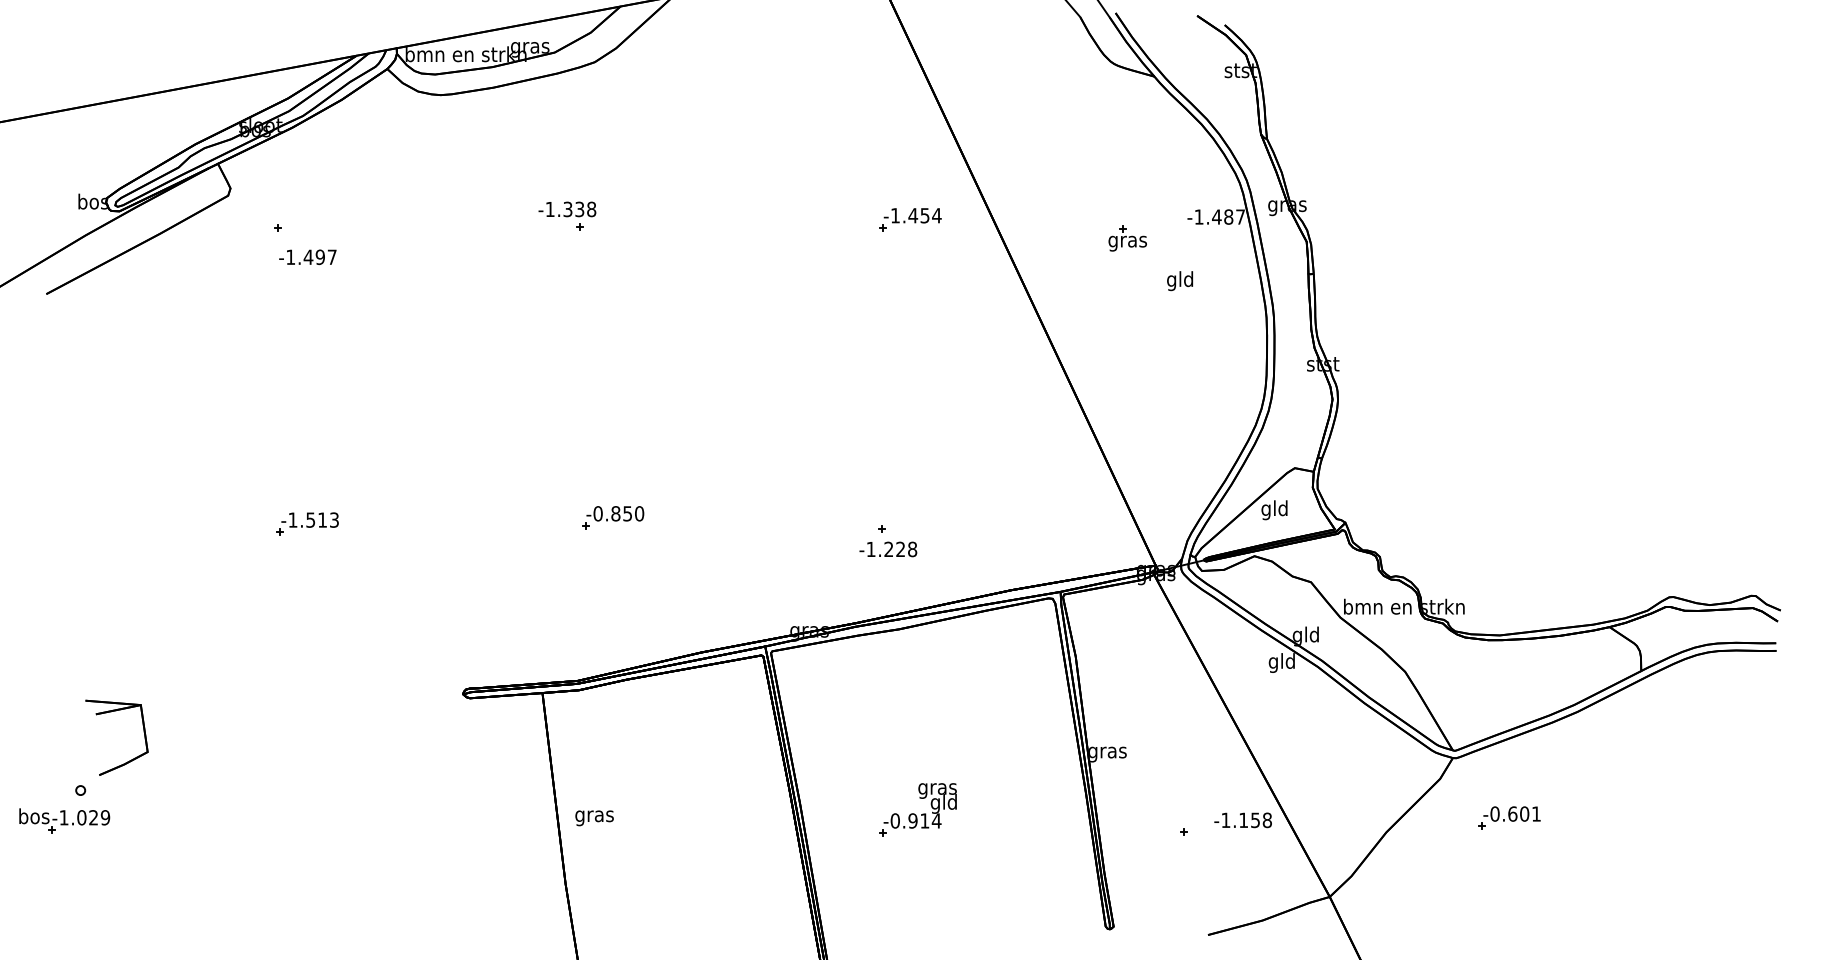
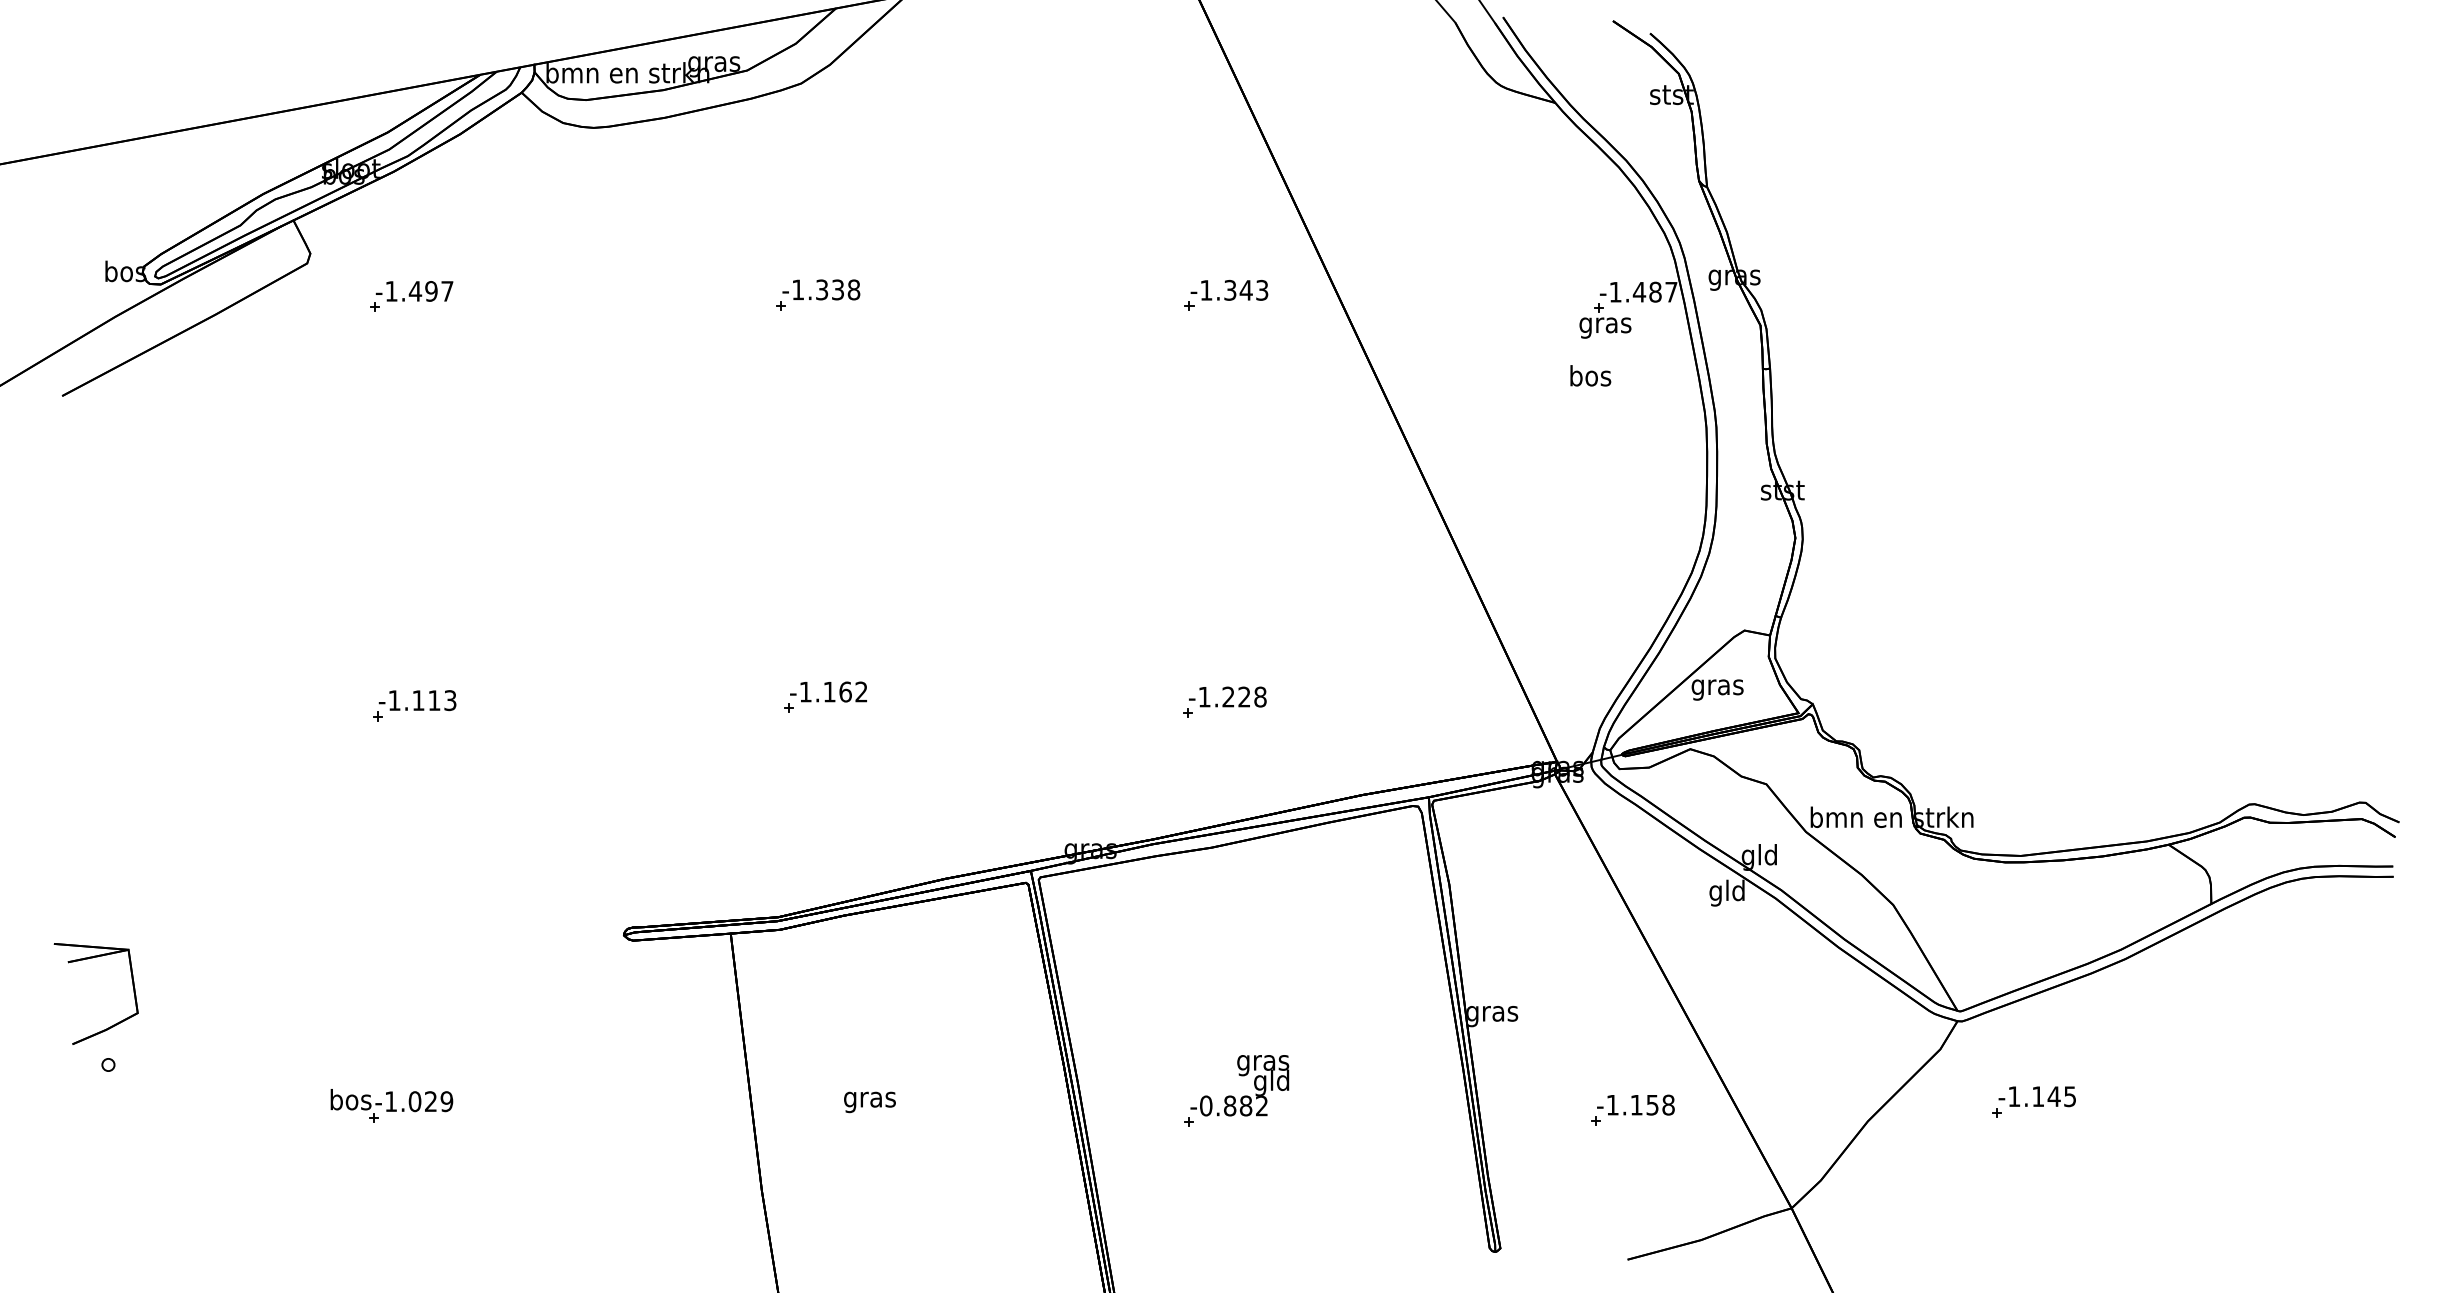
text: (567, 209) -> (821, 289), moved
text: (924, 215) -> (1245, 289), -1.454 -> -1.343
part: (1127, 238) -> (1605, 320), moved
text: (307, 257) -> (414, 291), moved
text: (1180, 281) -> (1590, 378), gld -> bos
text: (1274, 509) -> (1717, 686), gld -> gras
text: (618, 513) -> (833, 691), -0.850 -> -1.162
text: (310, 520) -> (418, 700), -1.513 -> -1.113
text: (888, 549) -> (1227, 696), moved
part: (111, 712) -> (88, 959), moved
text: (1515, 813) -> (2041, 1096), -0.601 -> -1.145
text: (594, 818) -> (869, 1102), moved
text: (1242, 819) -> (1635, 1104), moved
part: (64, 820) -> (391, 1105), moved
text: (924, 820) -> (1245, 1105), -0.914 -> -0.882

